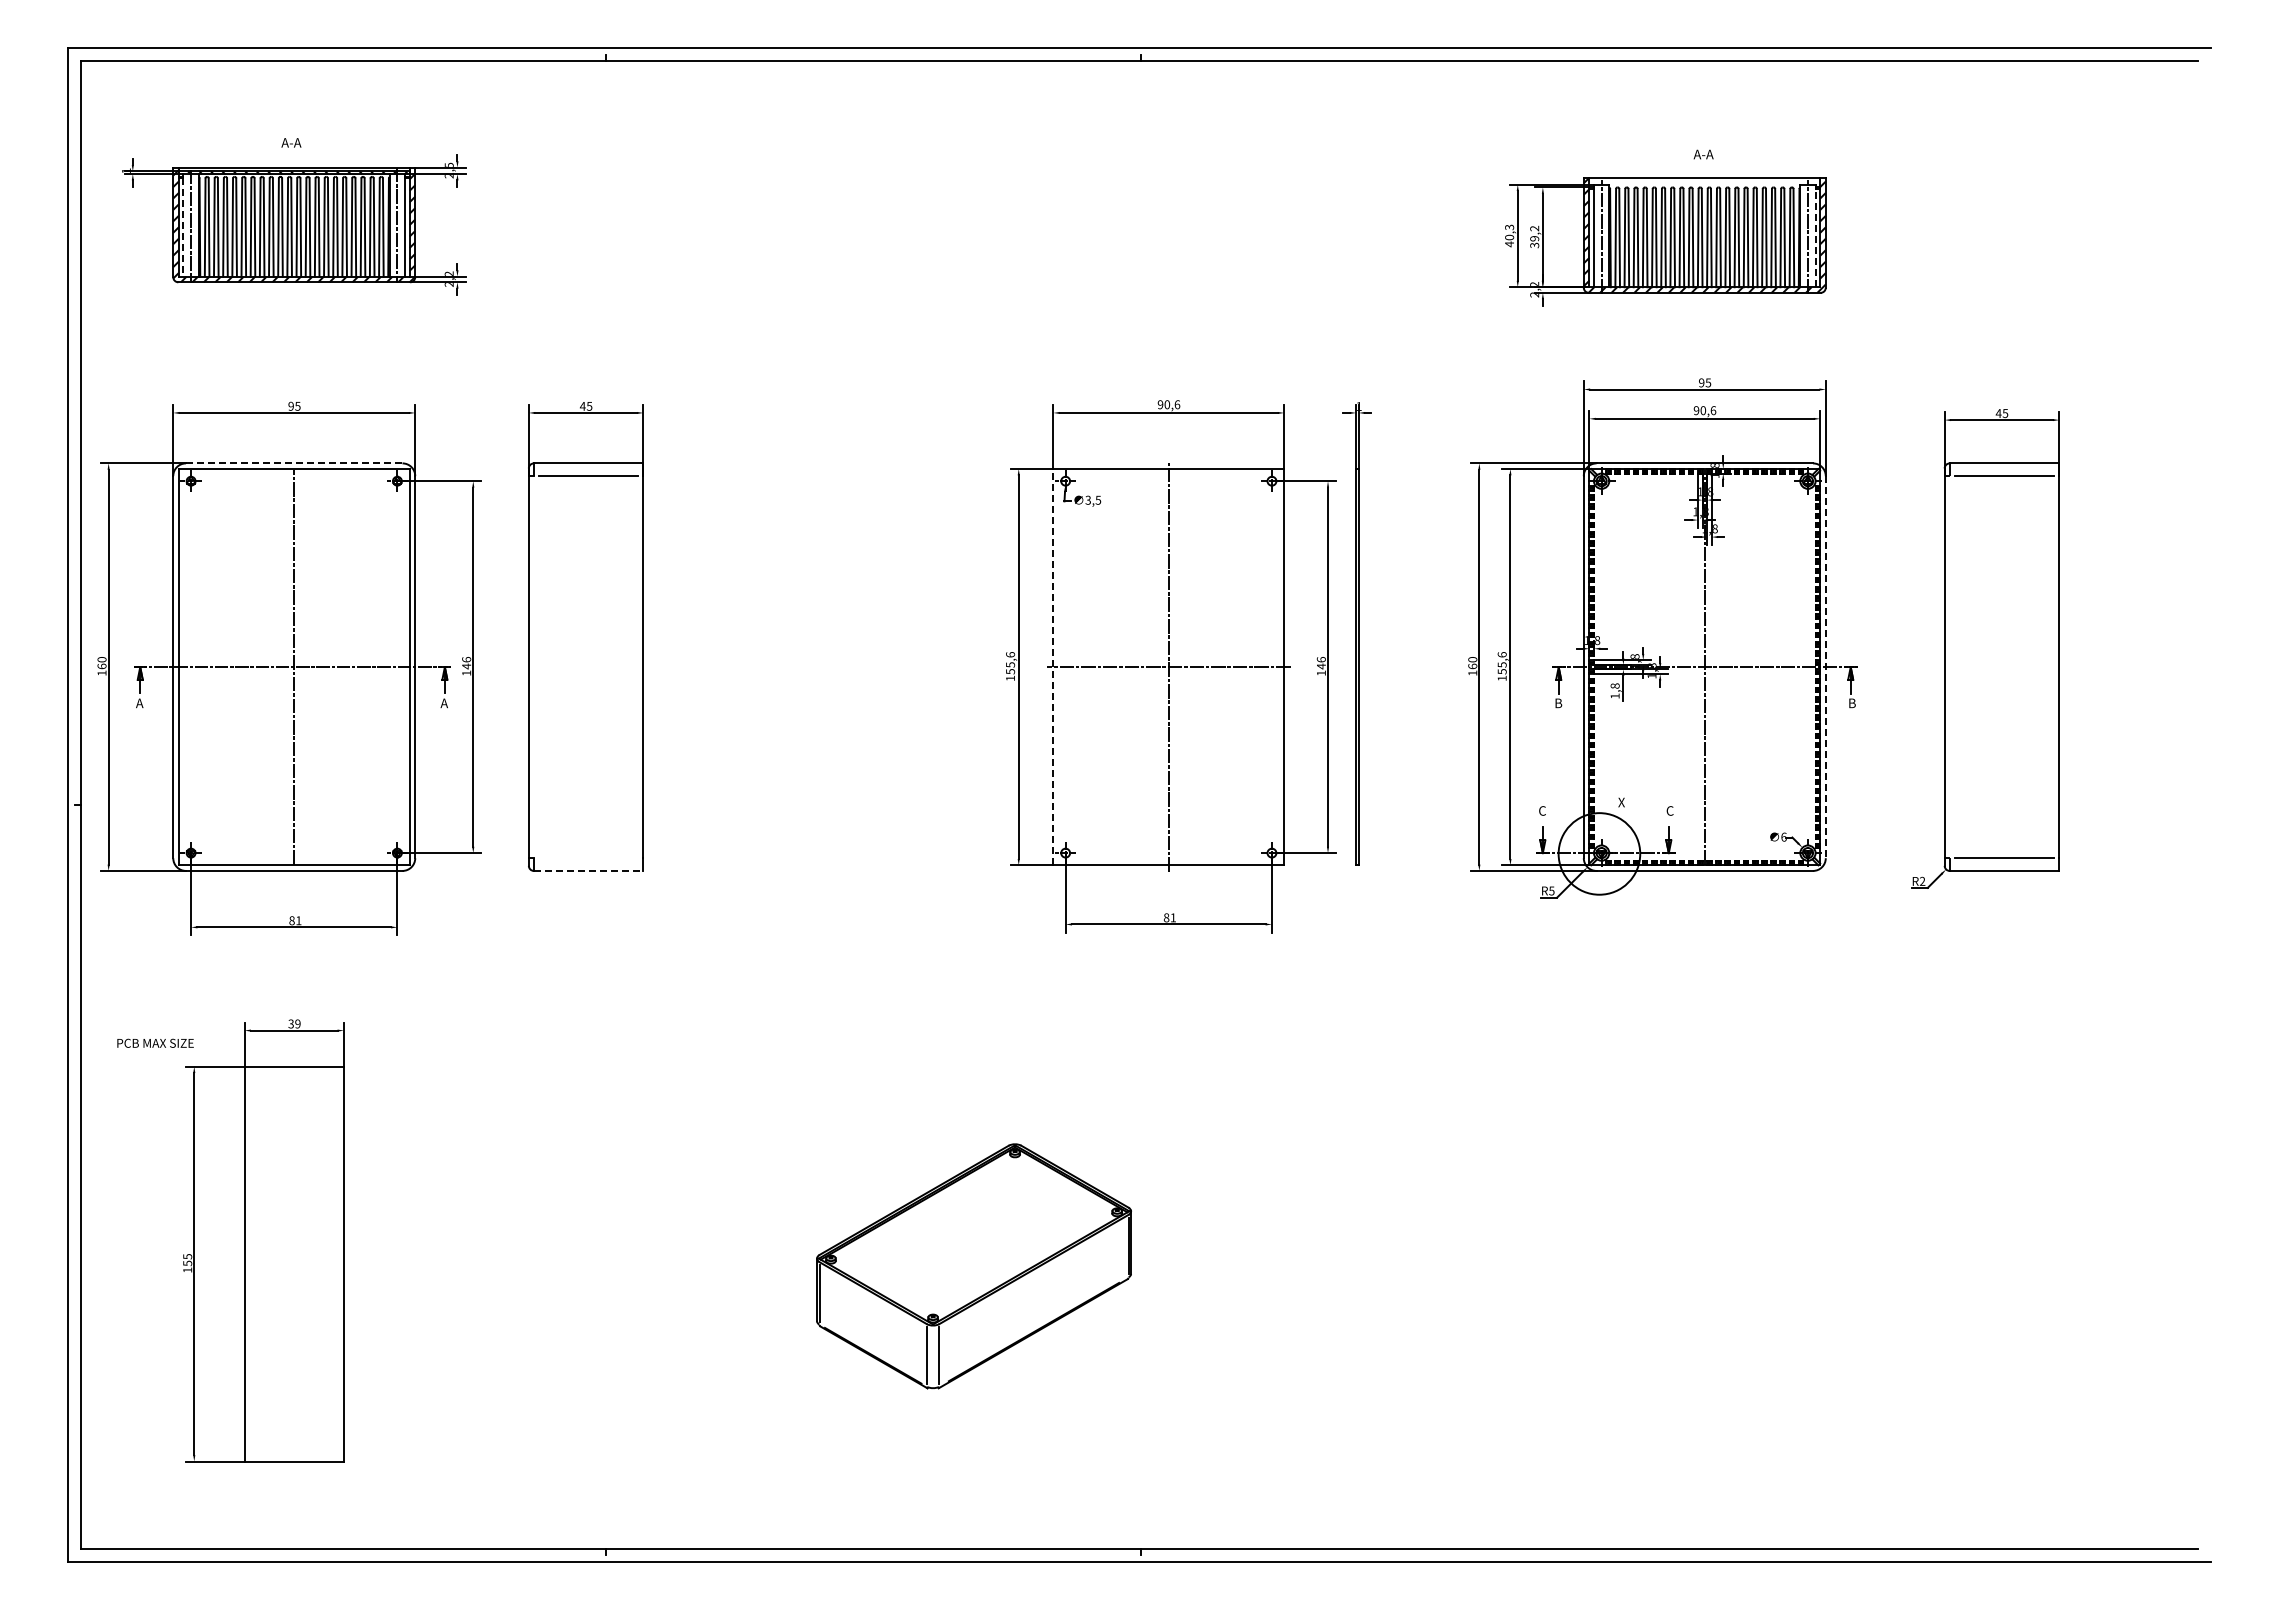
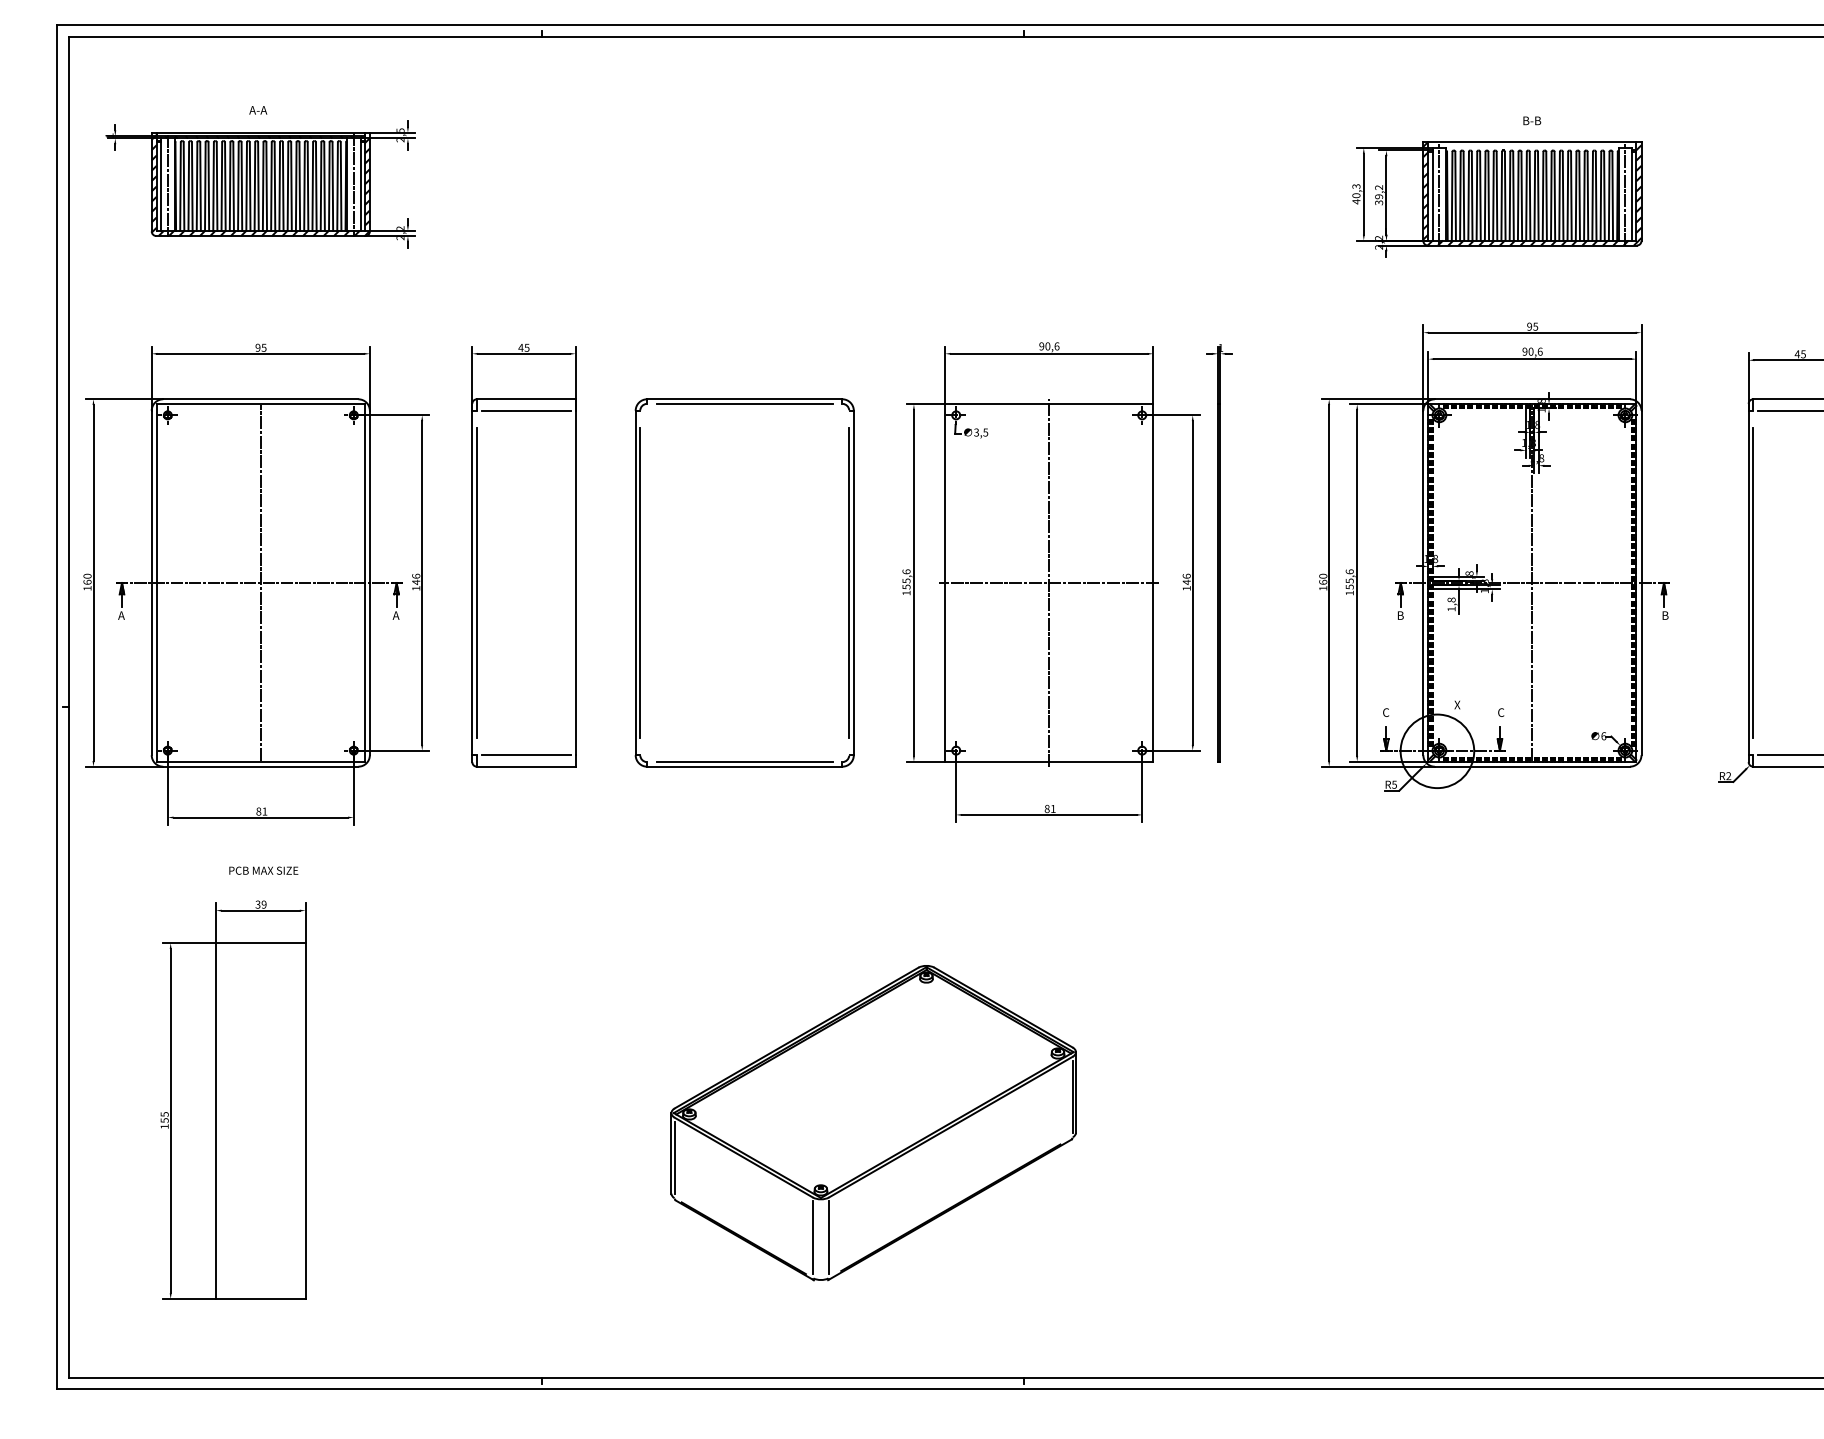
text: (1703, 154) -> (1531, 120), A-A -> B-B
line: (183, 228) -> (160, 187), dashed -> solid
line: (1815, 237) -> (1632, 195), dashed -> solid
line: (294, 463) -> (261, 399), dashed -> solid
part: (830, 666) -> (744, 582), added
line: (1053, 666) -> (945, 582), dashed -> solid
line: (533, 667) -> (476, 583), added
line: (1825, 667) -> (1641, 583), dashed -> solid
line: (1949, 667) -> (1753, 583), added
line: (588, 858) -> (526, 755), added
line: (588, 870) -> (526, 766), dashed -> solid
text: (155, 1042) -> (263, 869), moved
part: (973, 1266) -> (873, 1123), size x1.43

